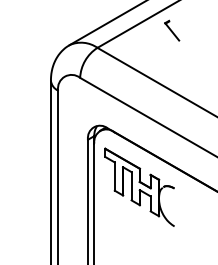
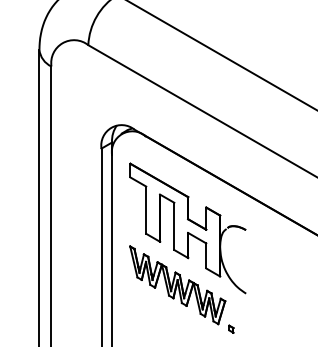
part: (136, 223) -> (182, 288), added

